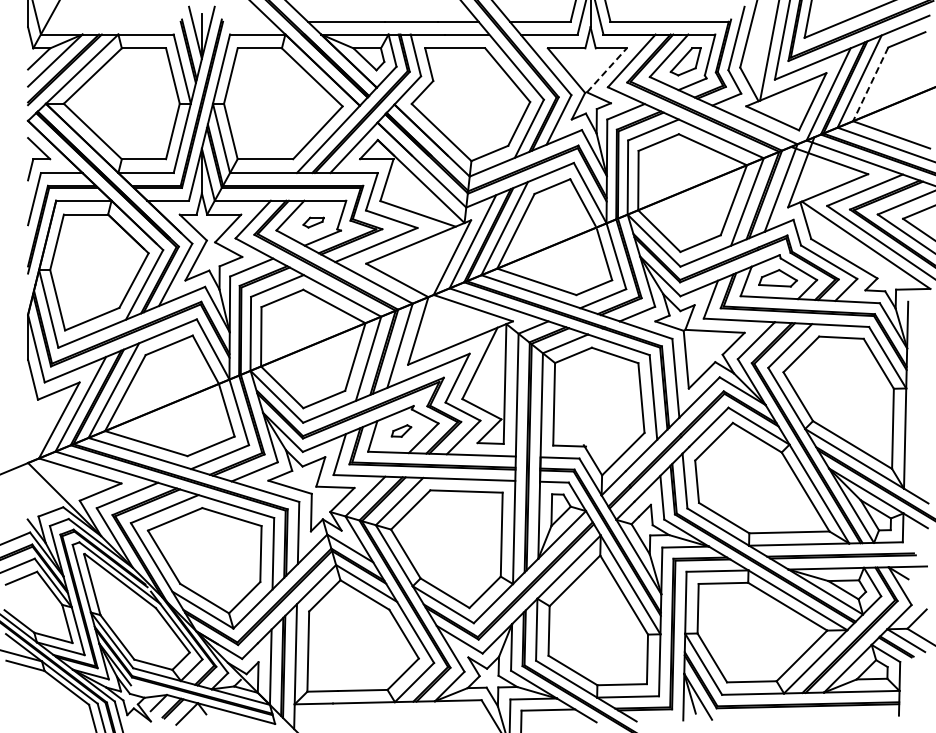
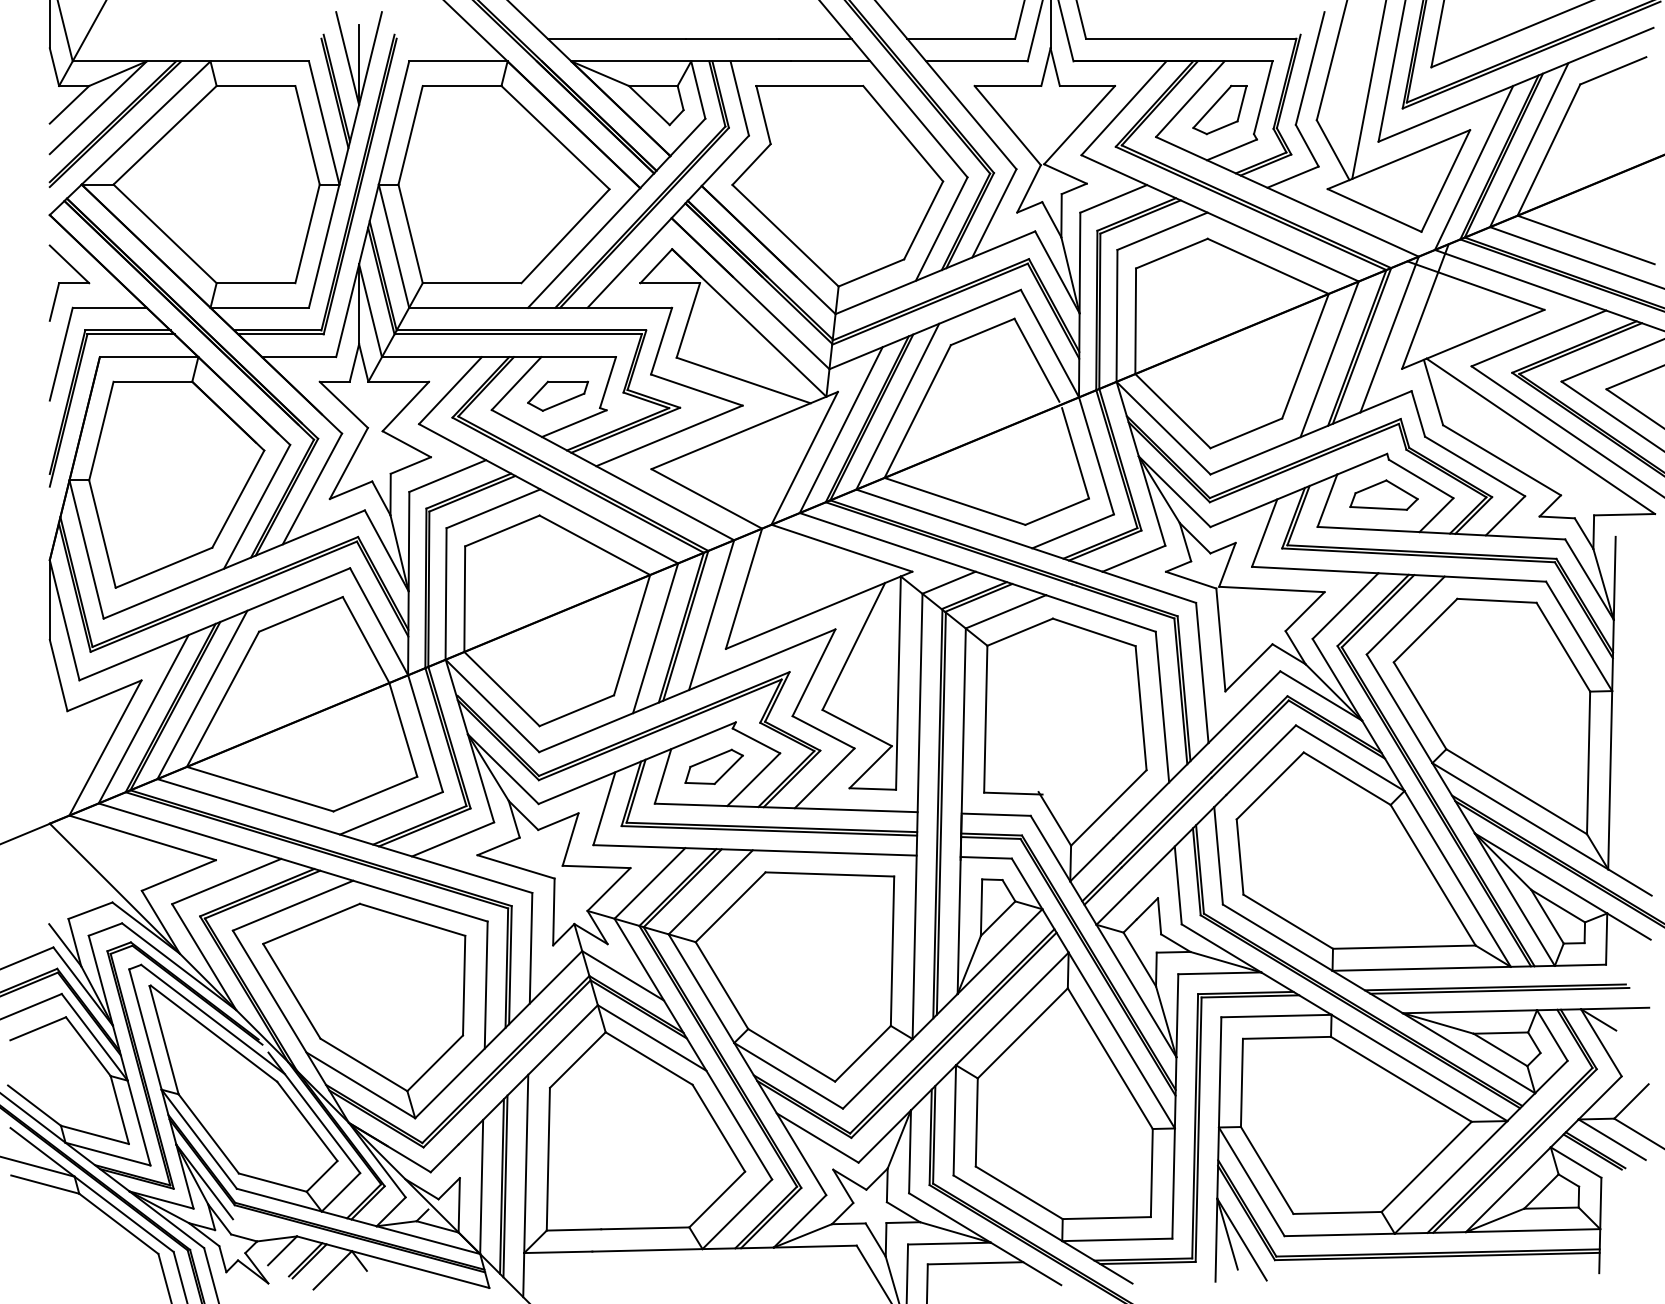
line: (606, 70) -> (1078, 125), dashed -> solid
line: (870, 84) -> (1548, 150), dashed -> solid
part: (313, 222) -> (557, 395), size x1.67
part: (401, 430) -> (714, 765), size x1.67

